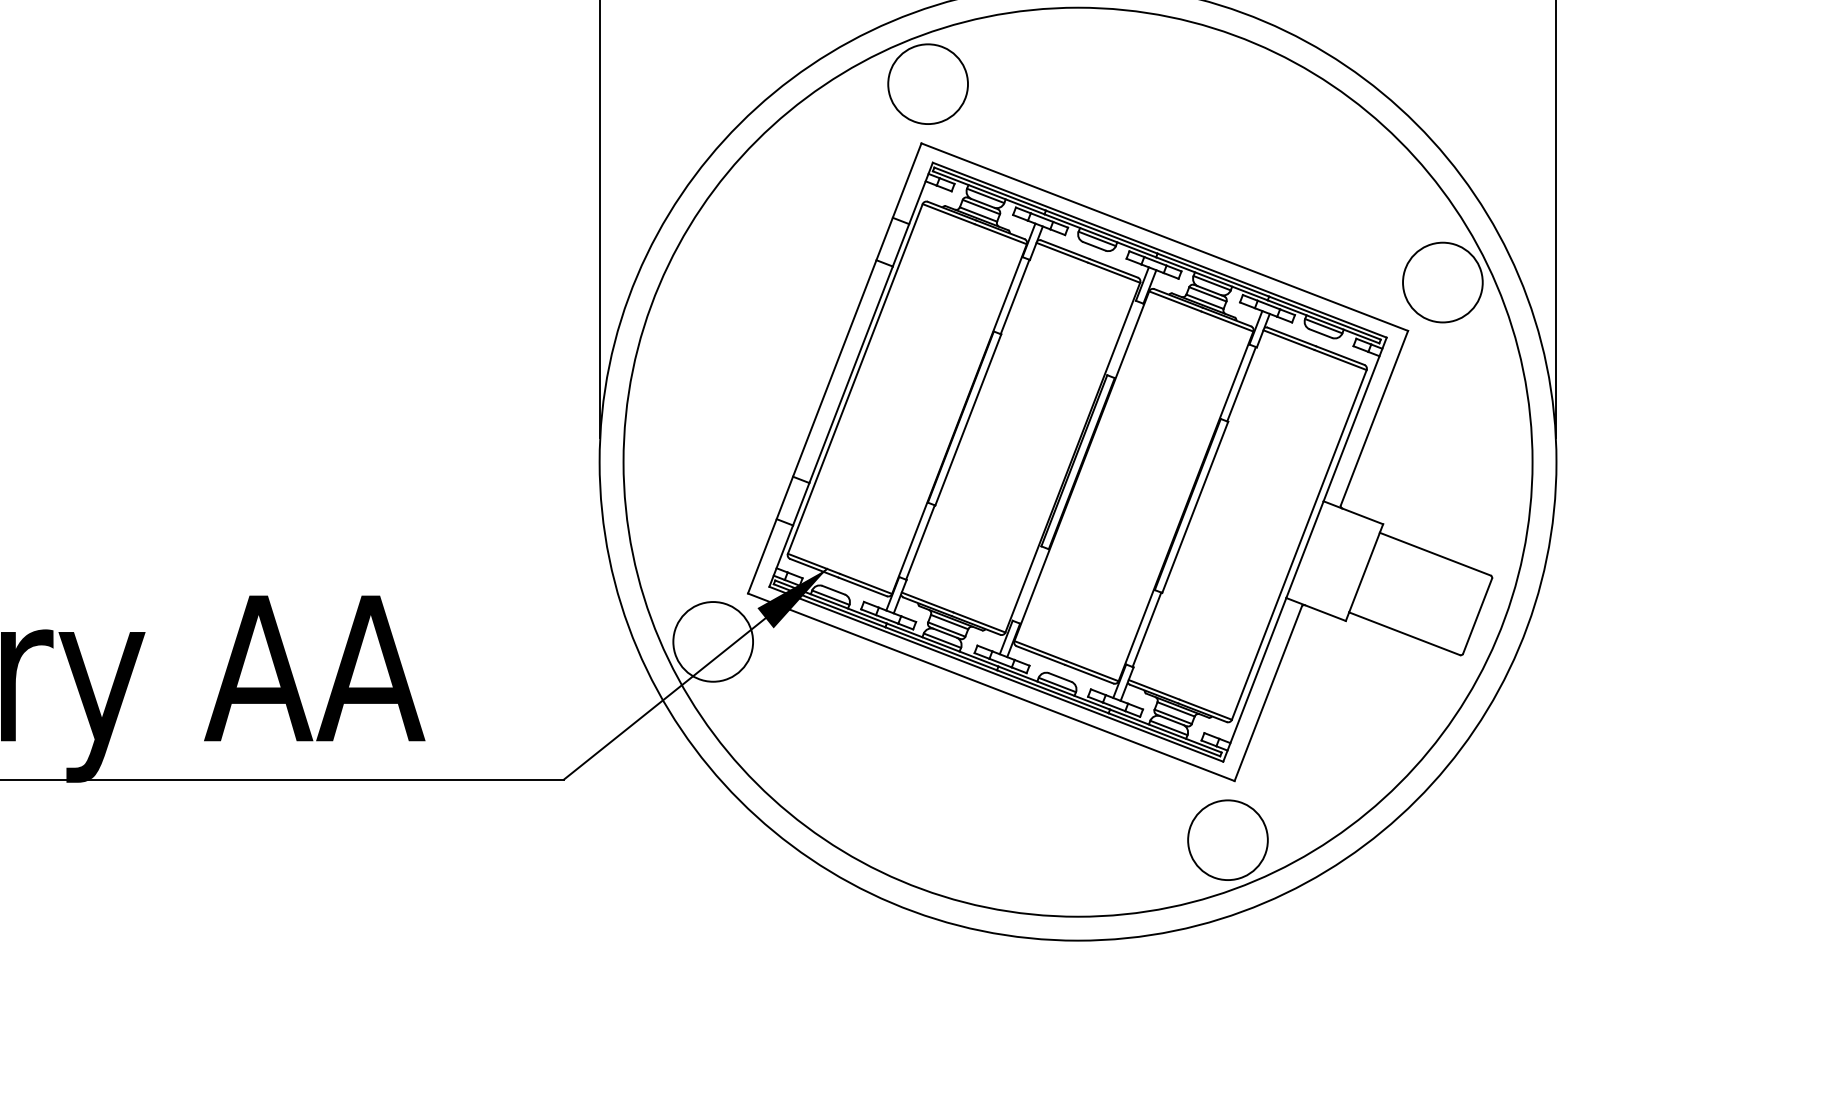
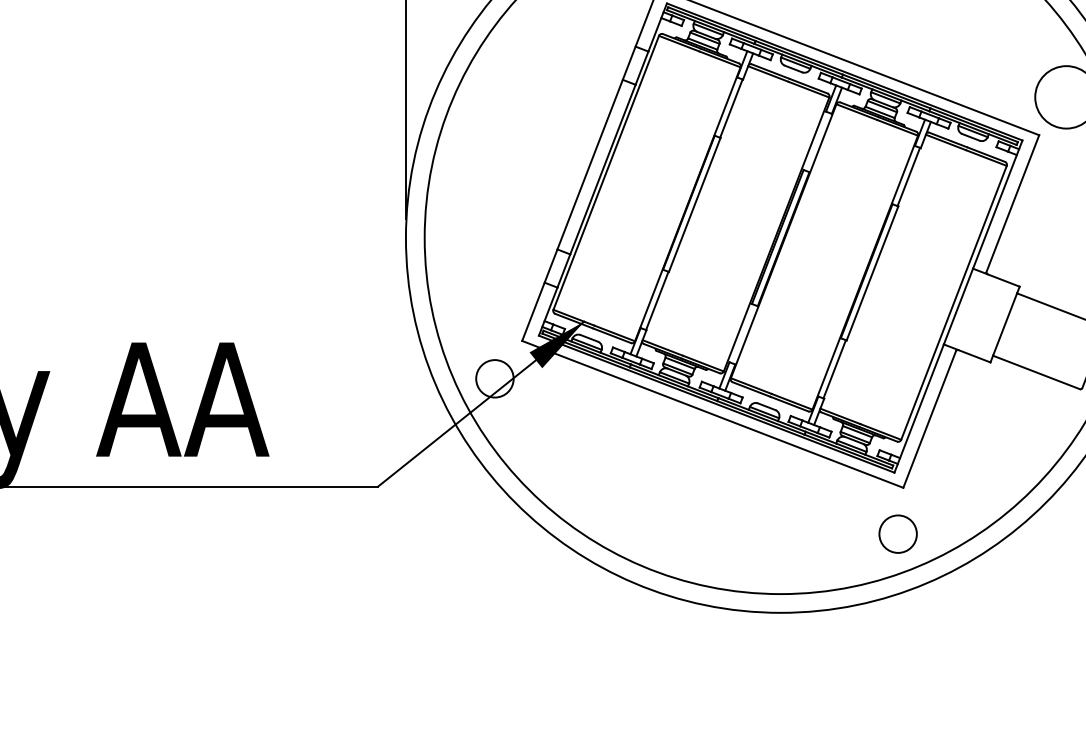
circle: (713, 641) -> (495, 378), size x0.6
circle: (1227, 840) -> (897, 534), size x0.6

